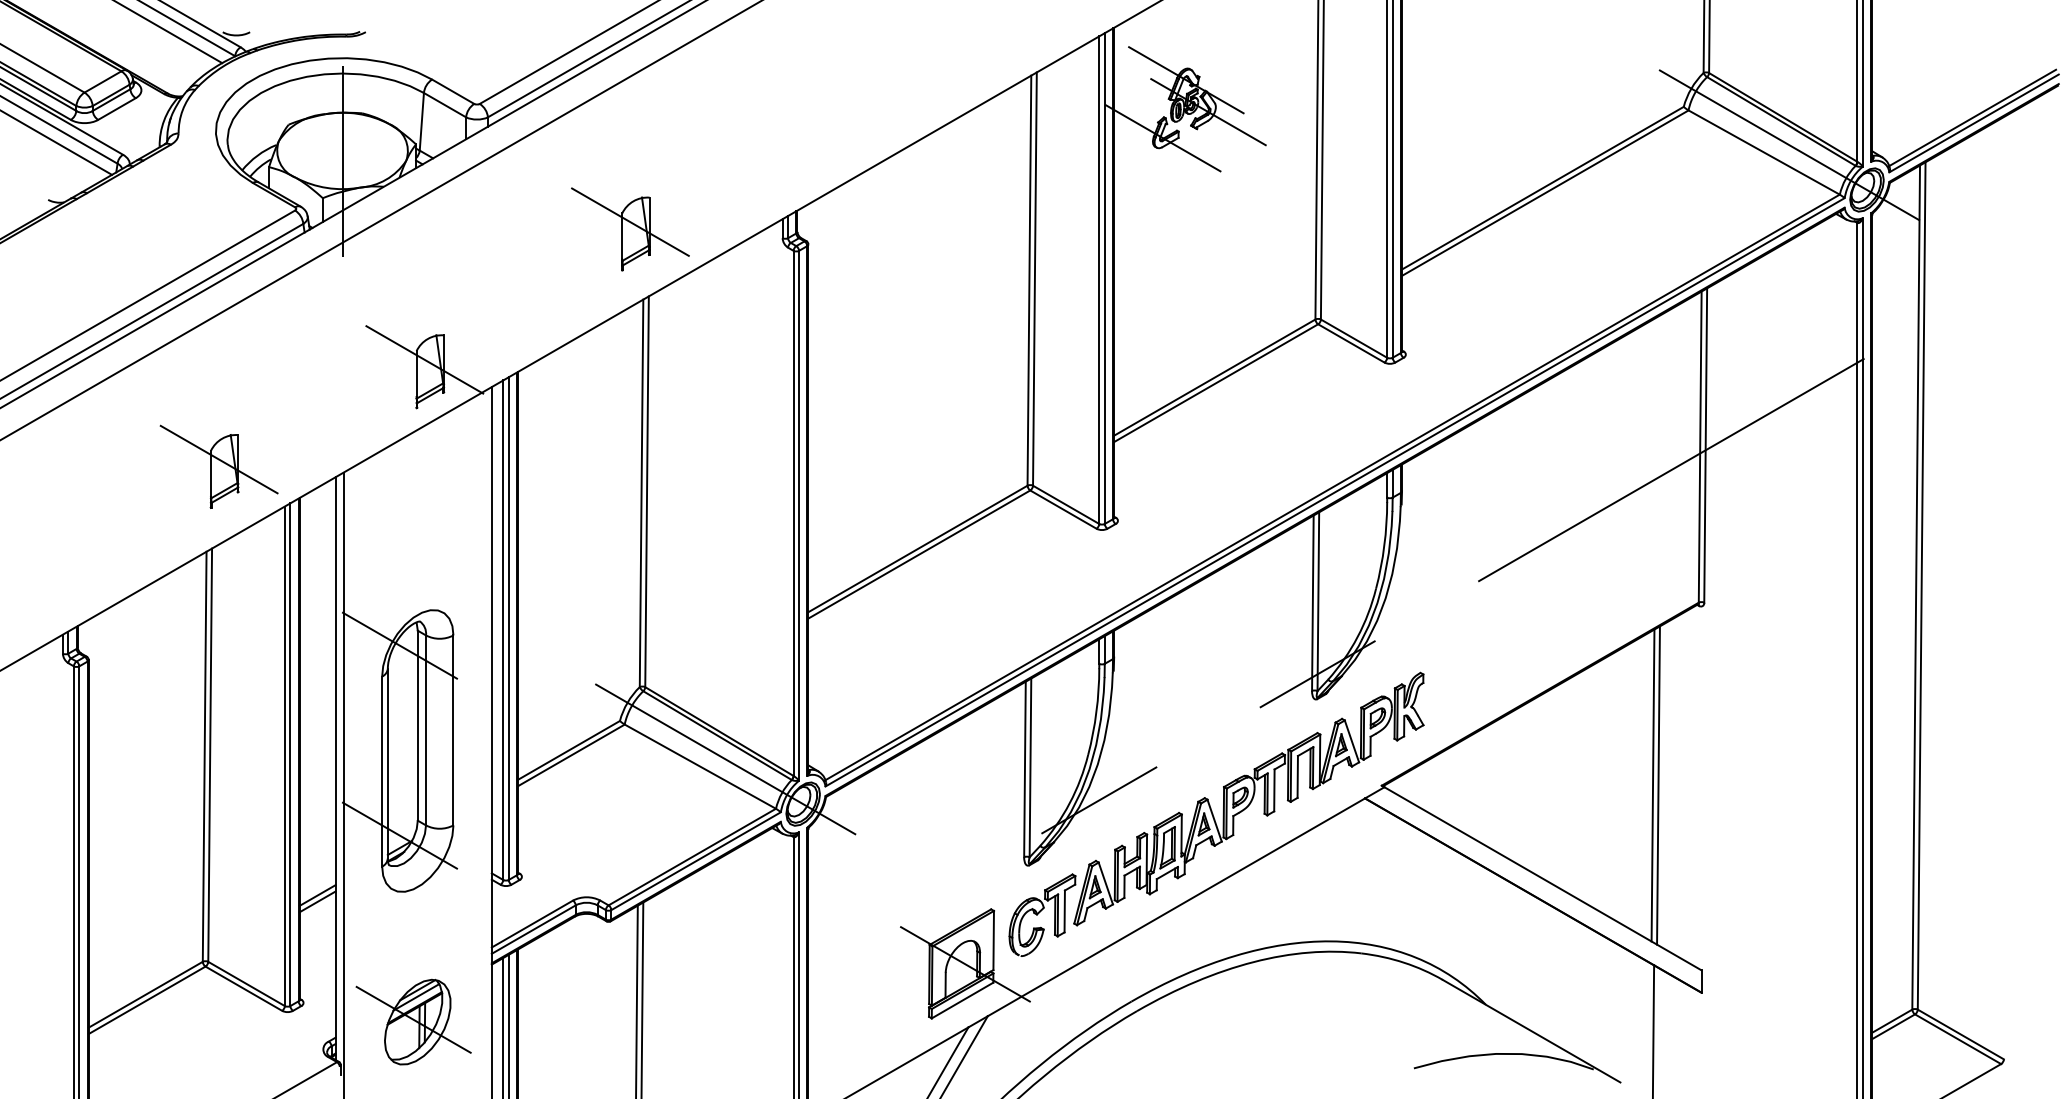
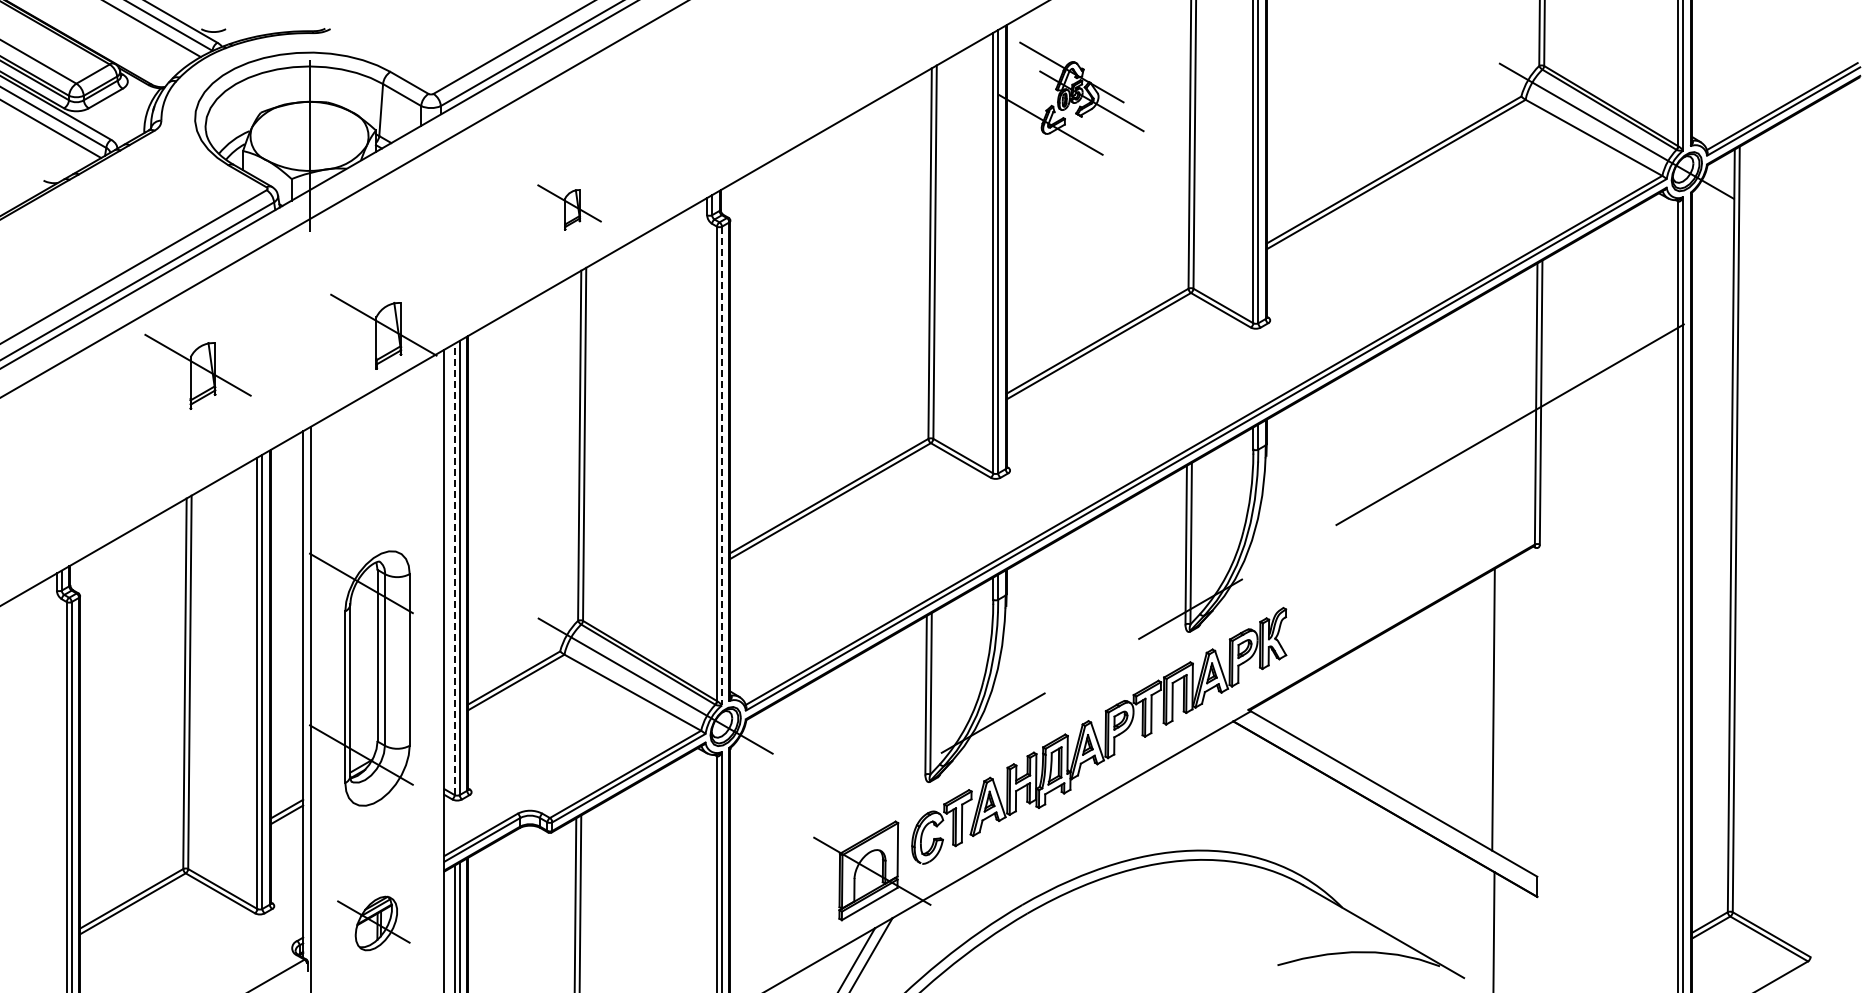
part: (630, 229) -> (569, 207), size x0.6
part: (218, 466) -> (197, 371), moved
line: (799, 516) -> (722, 466), solid -> dashed
line: (503, 630) -> (454, 569), solid -> dashed
line: (1658, 785) -> (1498, 709), removed
part: (413, 1022) -> (373, 923), size x0.7

